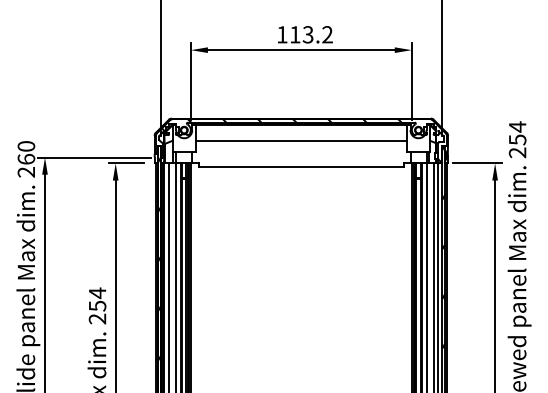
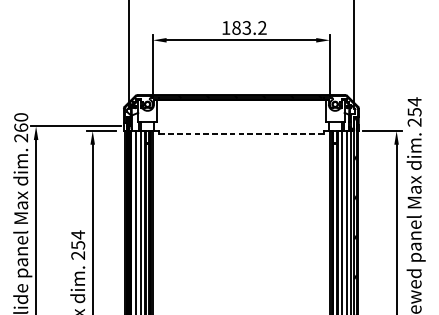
text: (295, 34) -> (236, 27), 113.2 -> 183.2
line: (300, 140) -> (240, 112), removed
line: (301, 167) -> (241, 134), solid -> dashed

